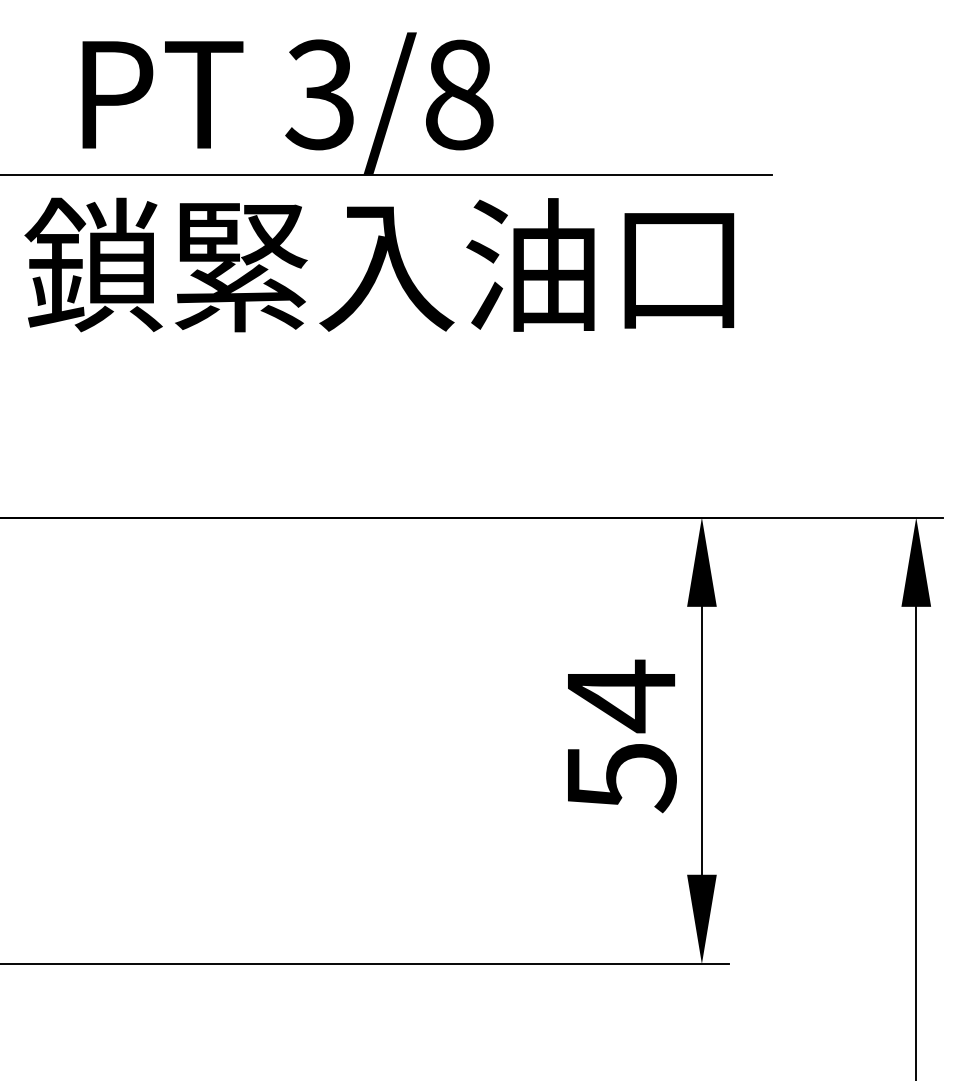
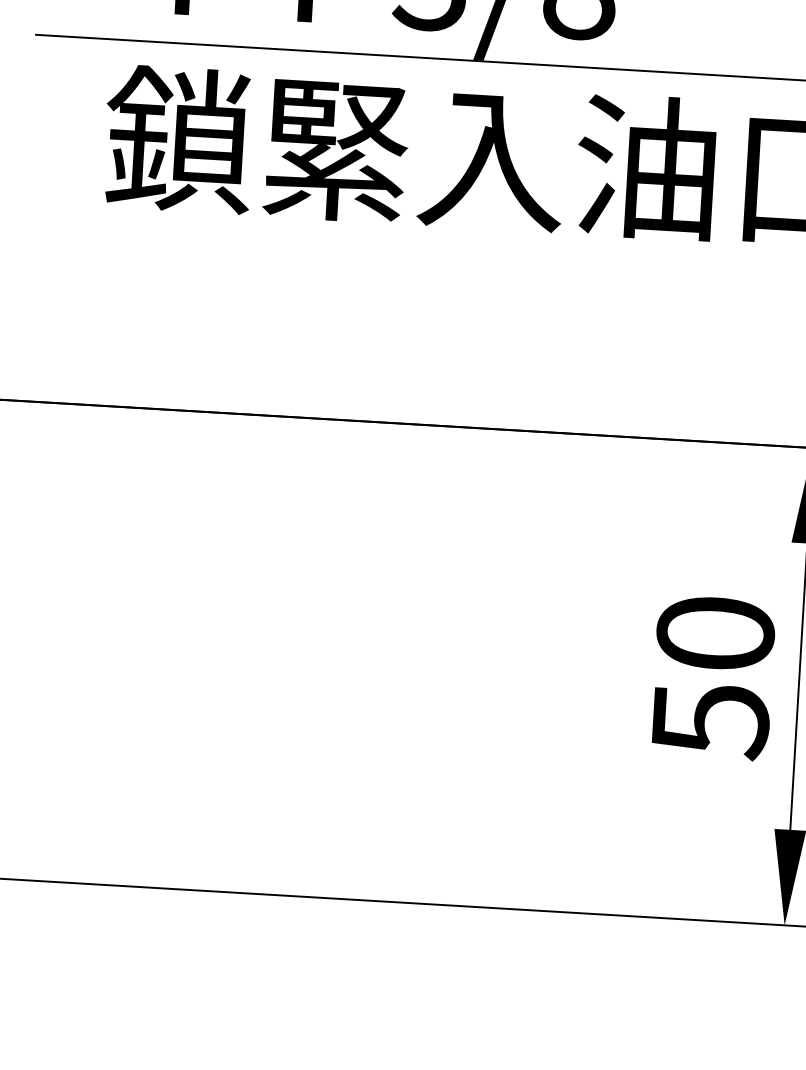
text: (621, 696) -> (715, 634), 54 -> 50

